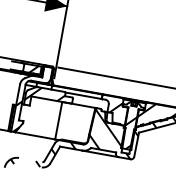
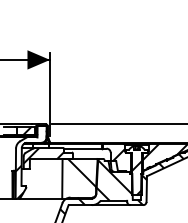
hatch: (78, 118) -> (82, 172), added

